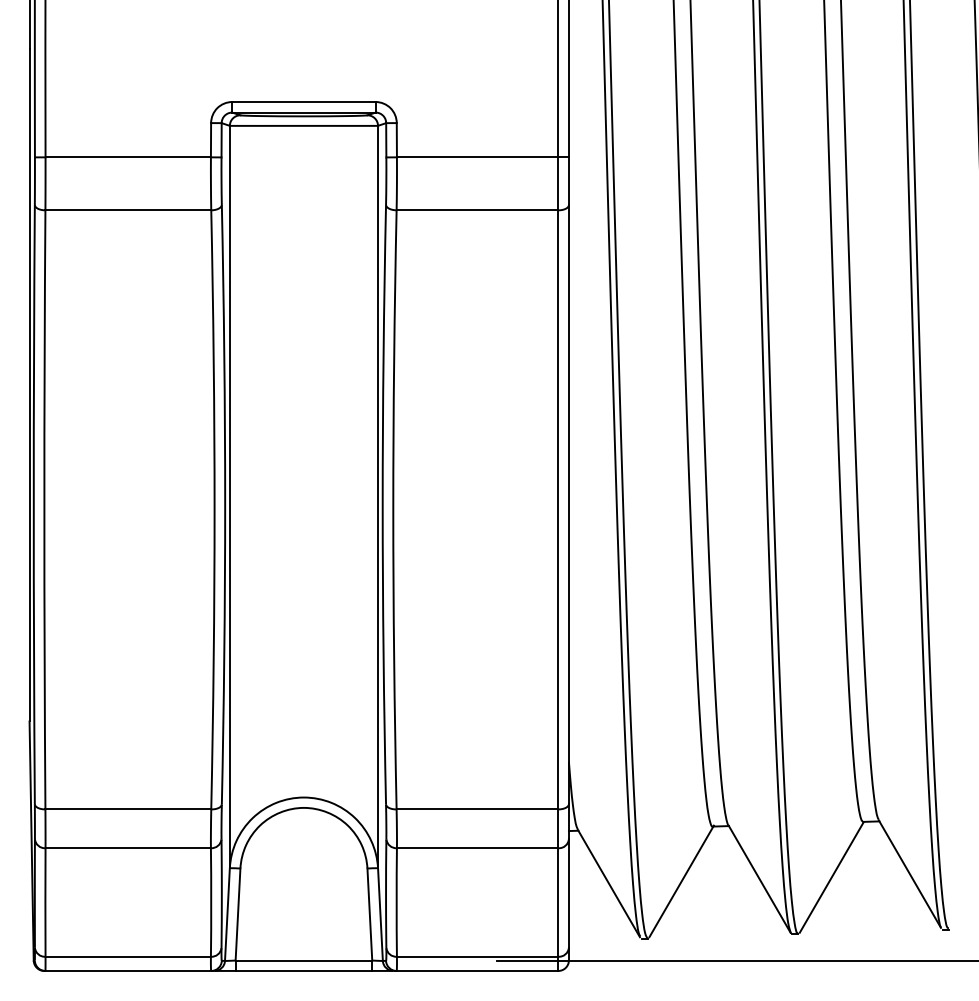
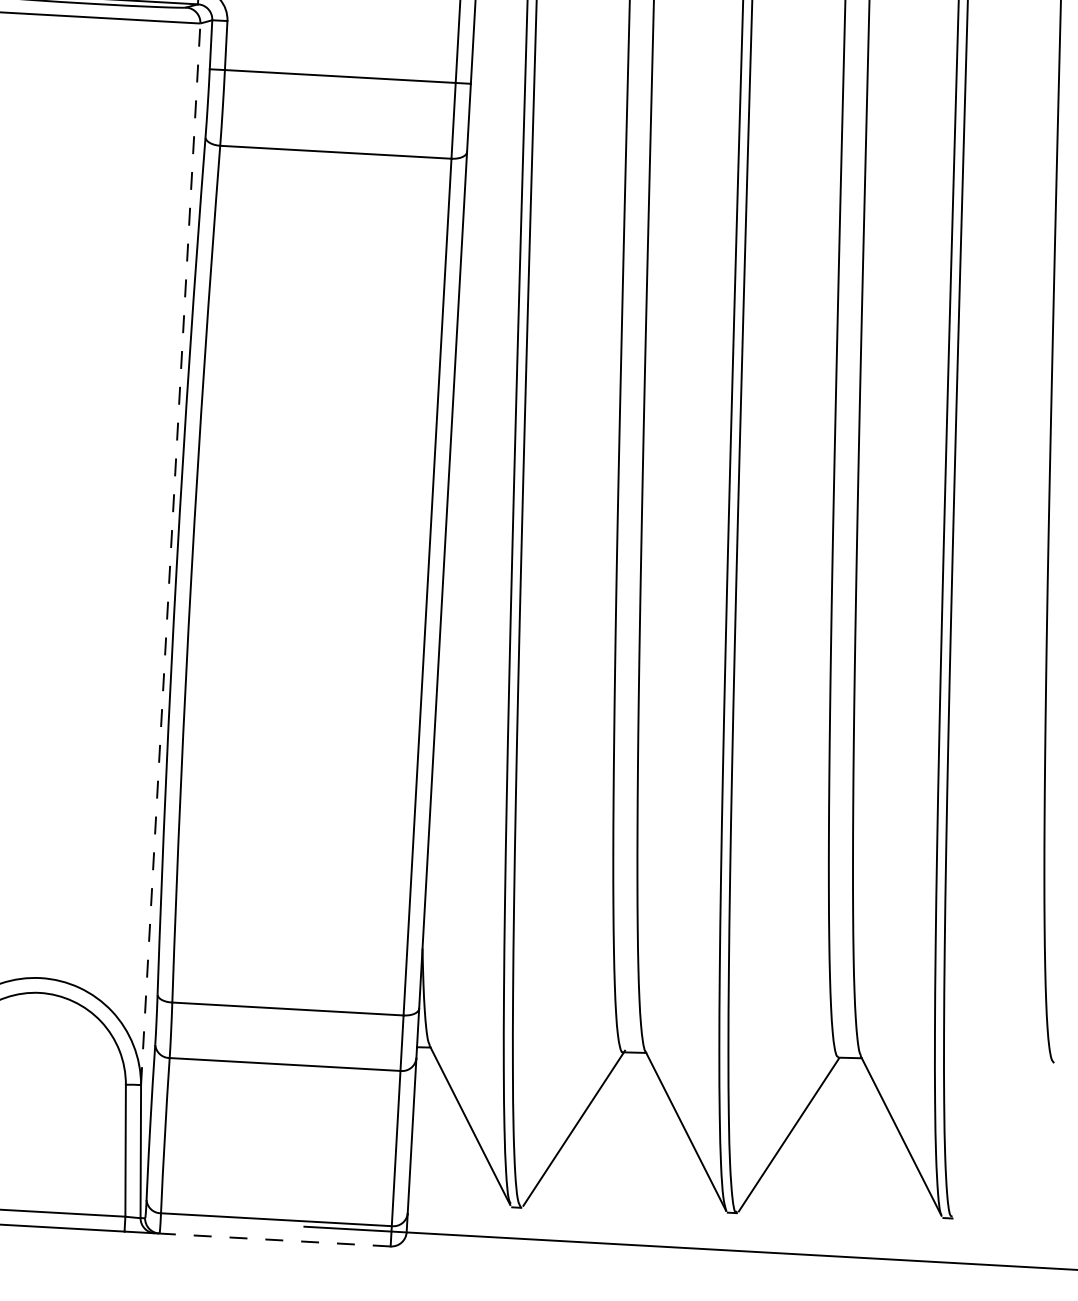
line: (378, 496) -> (171, 553), solid -> dashed
line: (477, 970) -> (275, 1239), solid -> dashed

